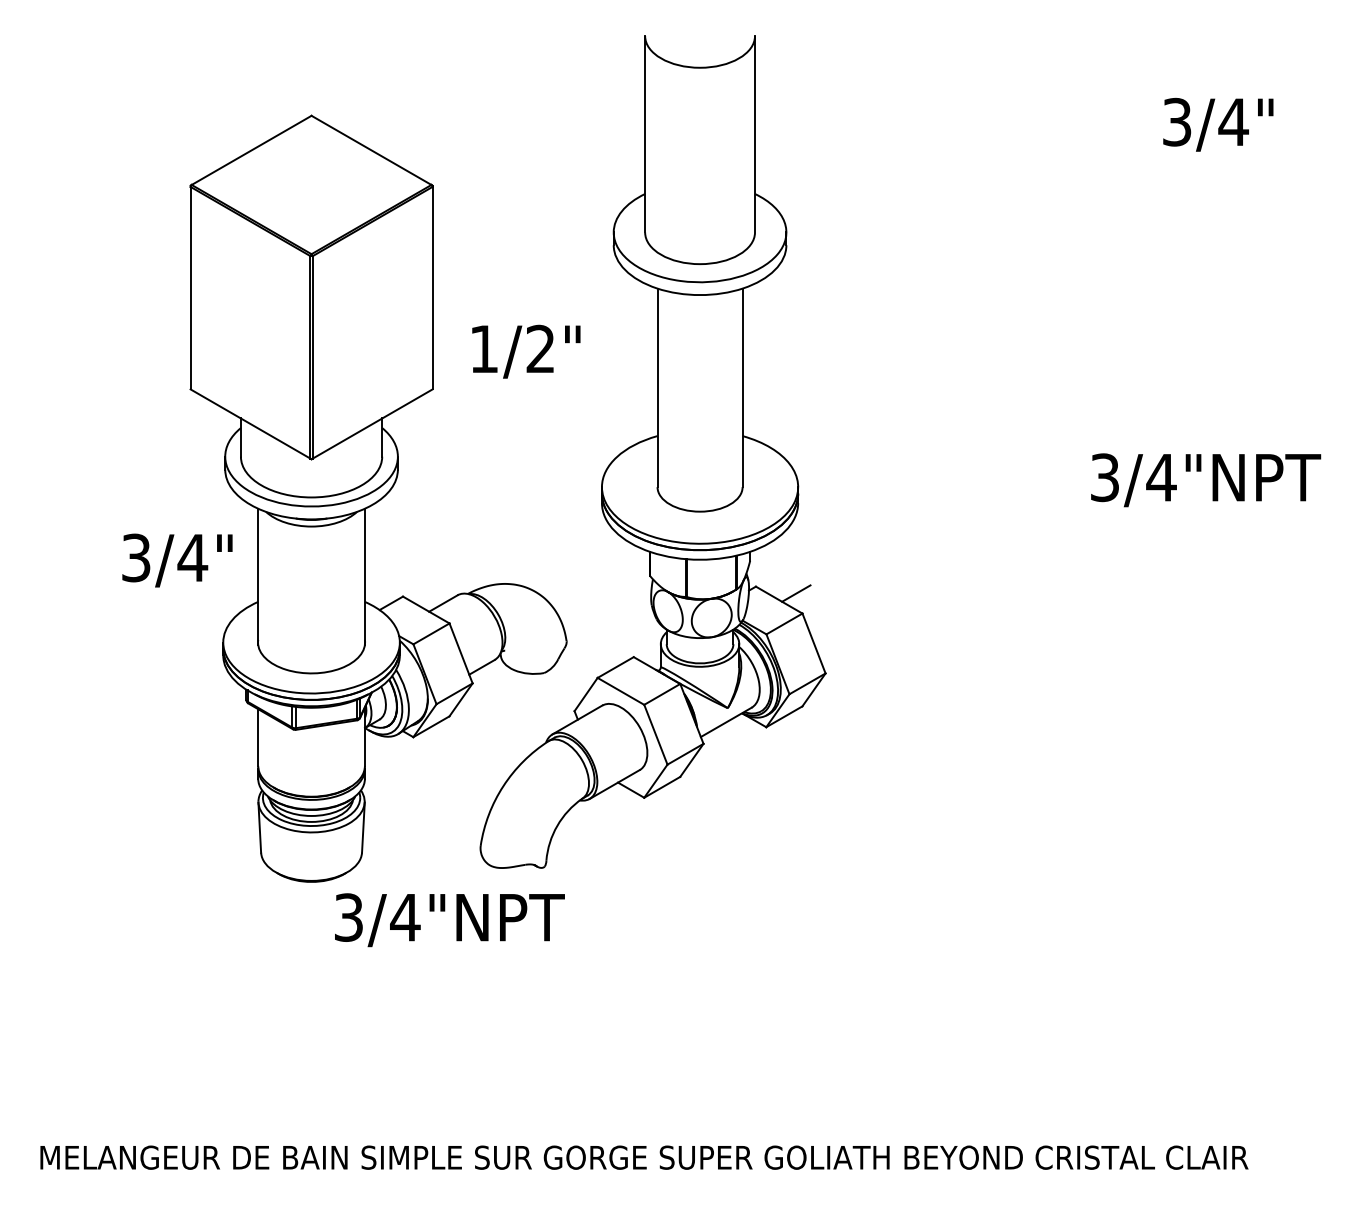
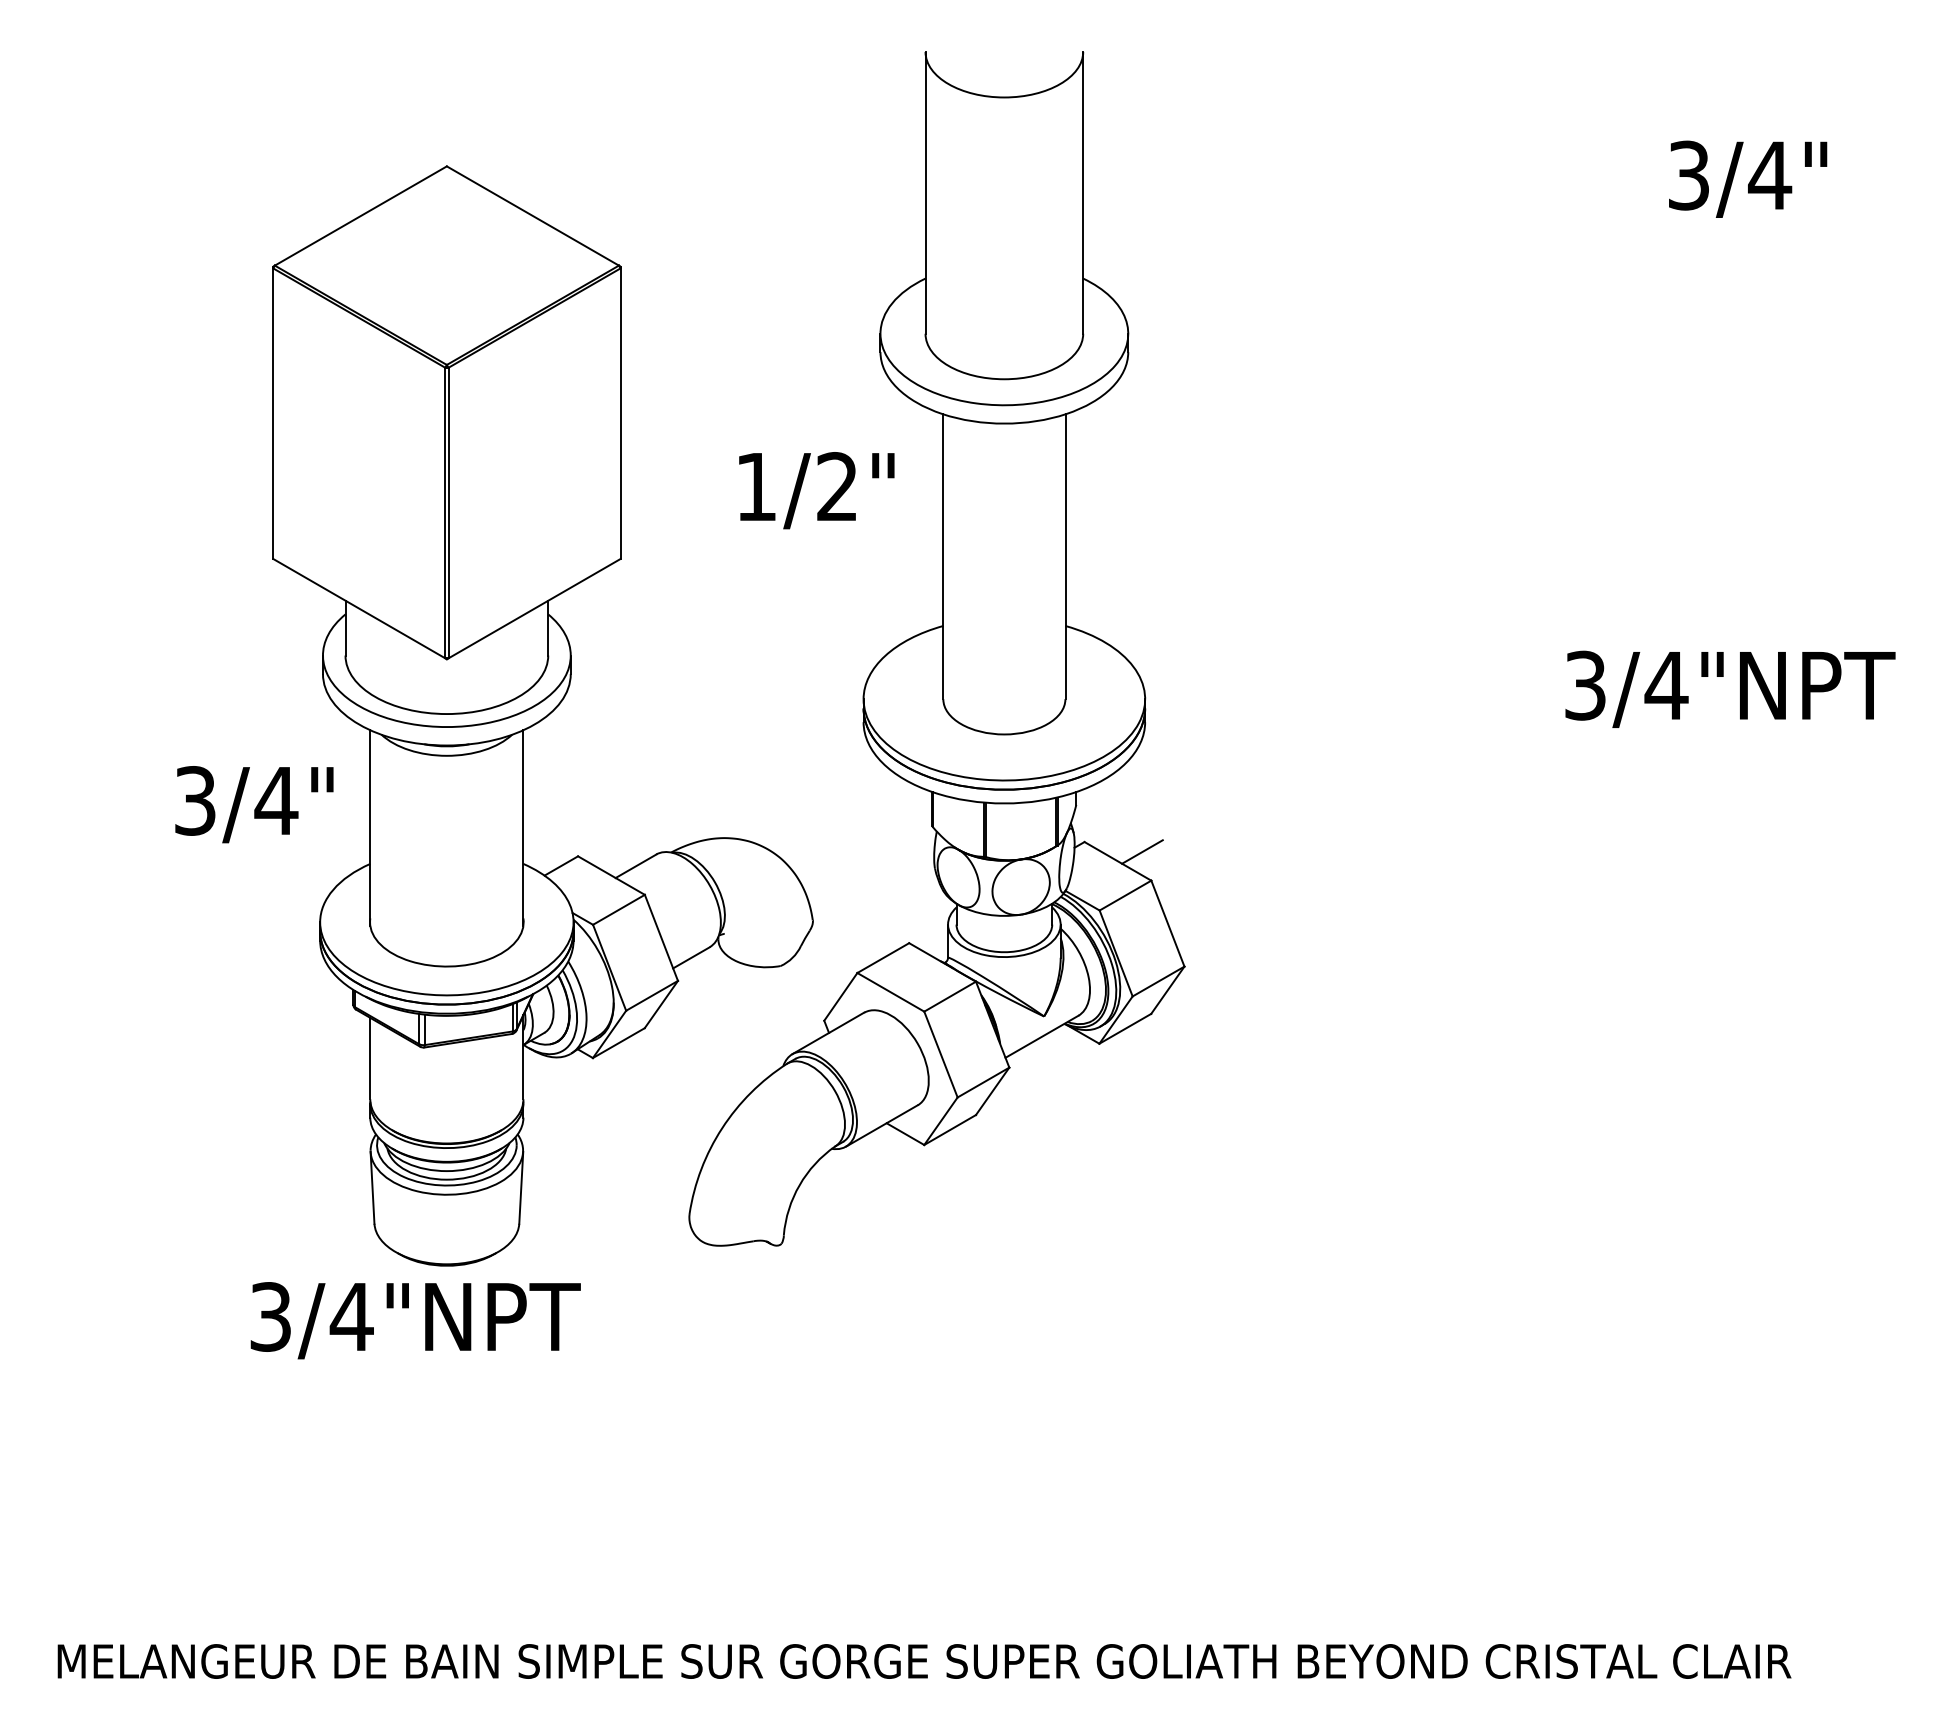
text: (526, 351) -> (816, 490), moved
text: (449, 920) -> (415, 1321), moved

